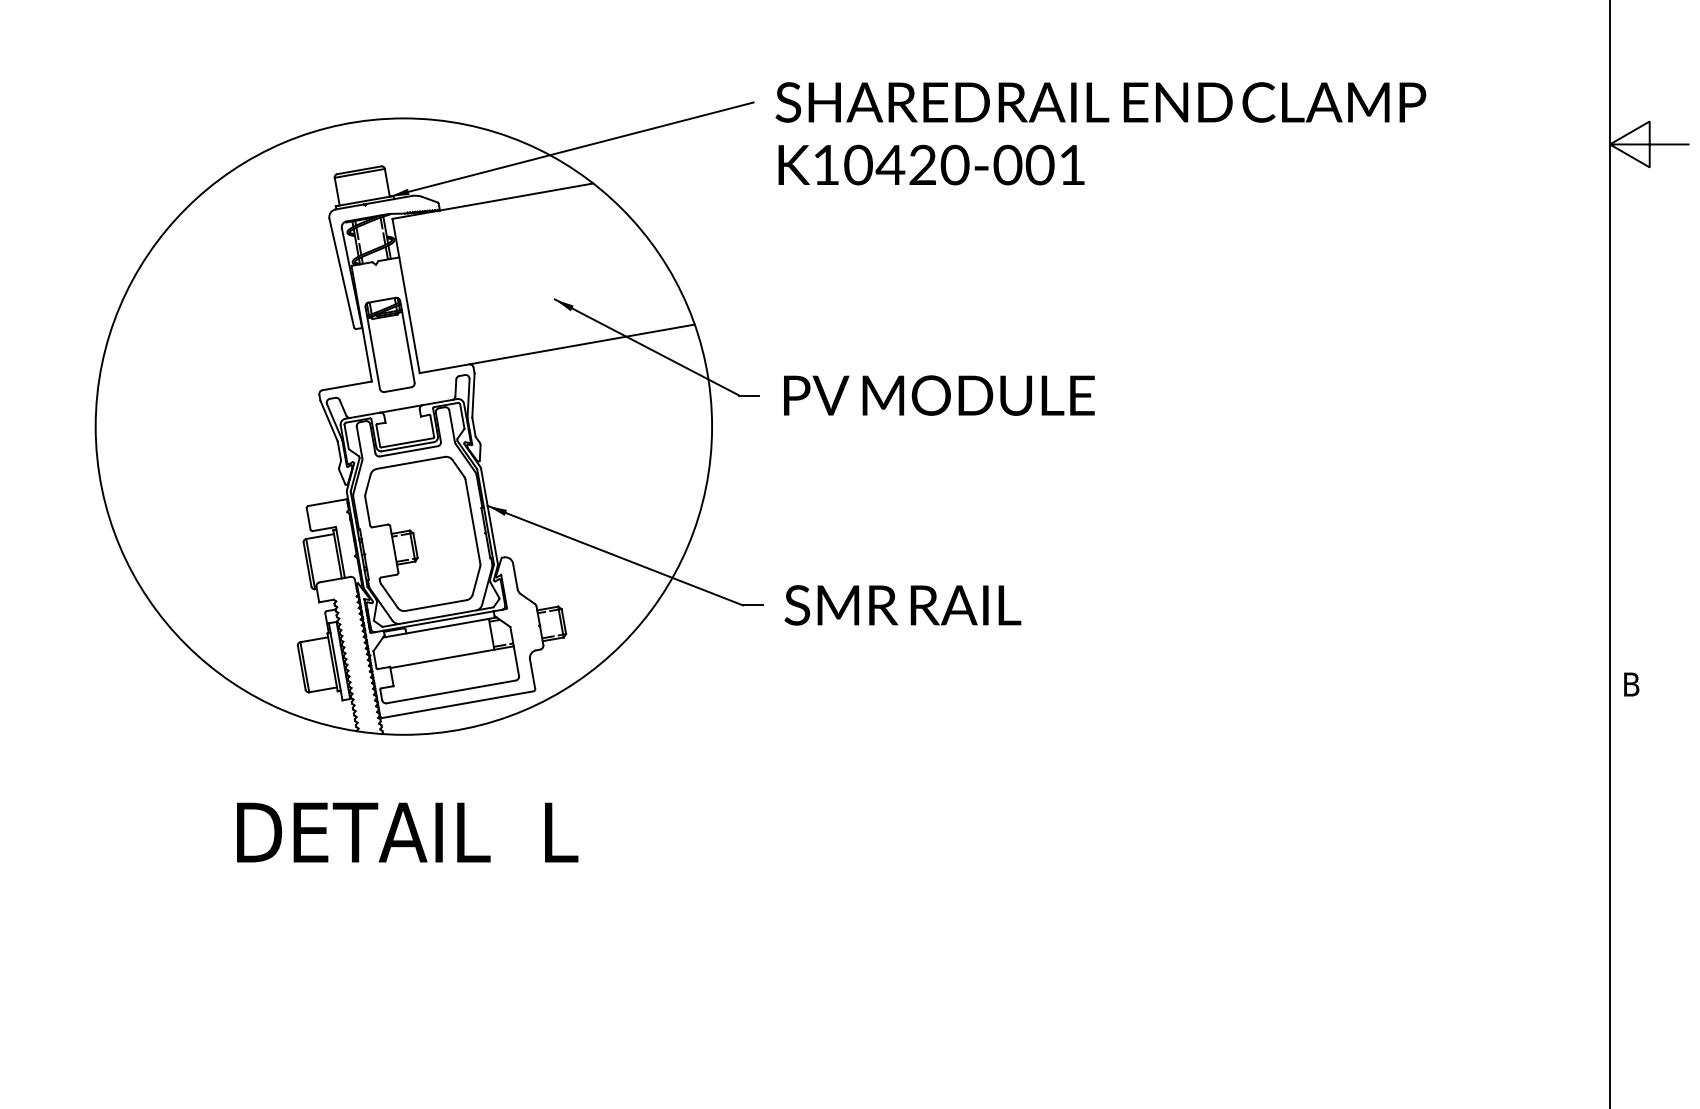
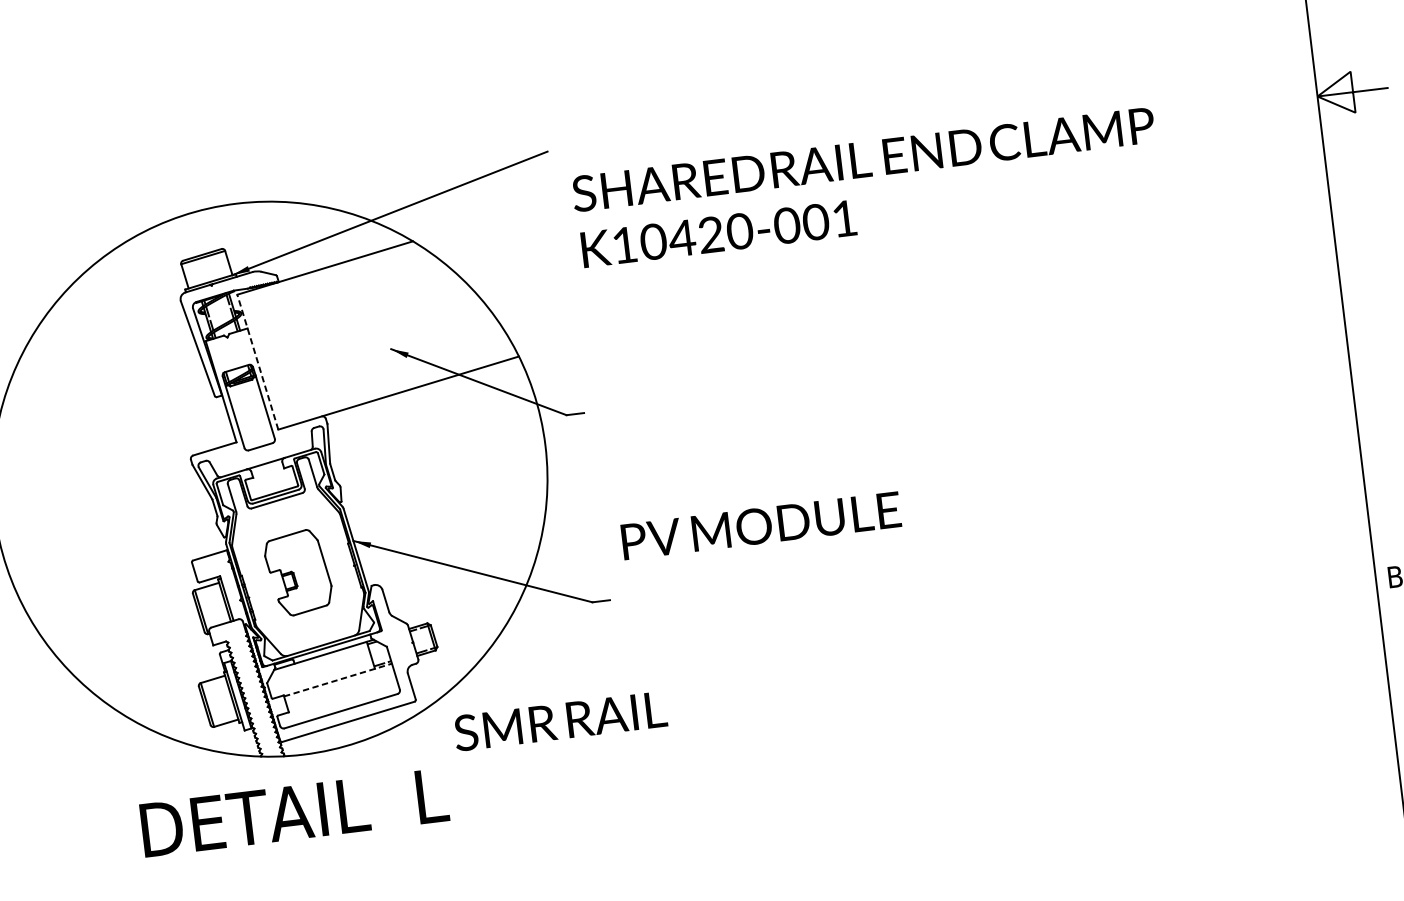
text: (1100, 133) -> (866, 187), moved
line: (406, 295) -> (258, 361), solid -> dashed
text: (939, 395) -> (761, 525), moved
part: (422, 533) -> (298, 572), size x0.6
text: (902, 605) -> (560, 721), moved
line: (452, 657) -> (338, 680), solid -> dashed
text: (407, 832) -> (294, 812), moved

